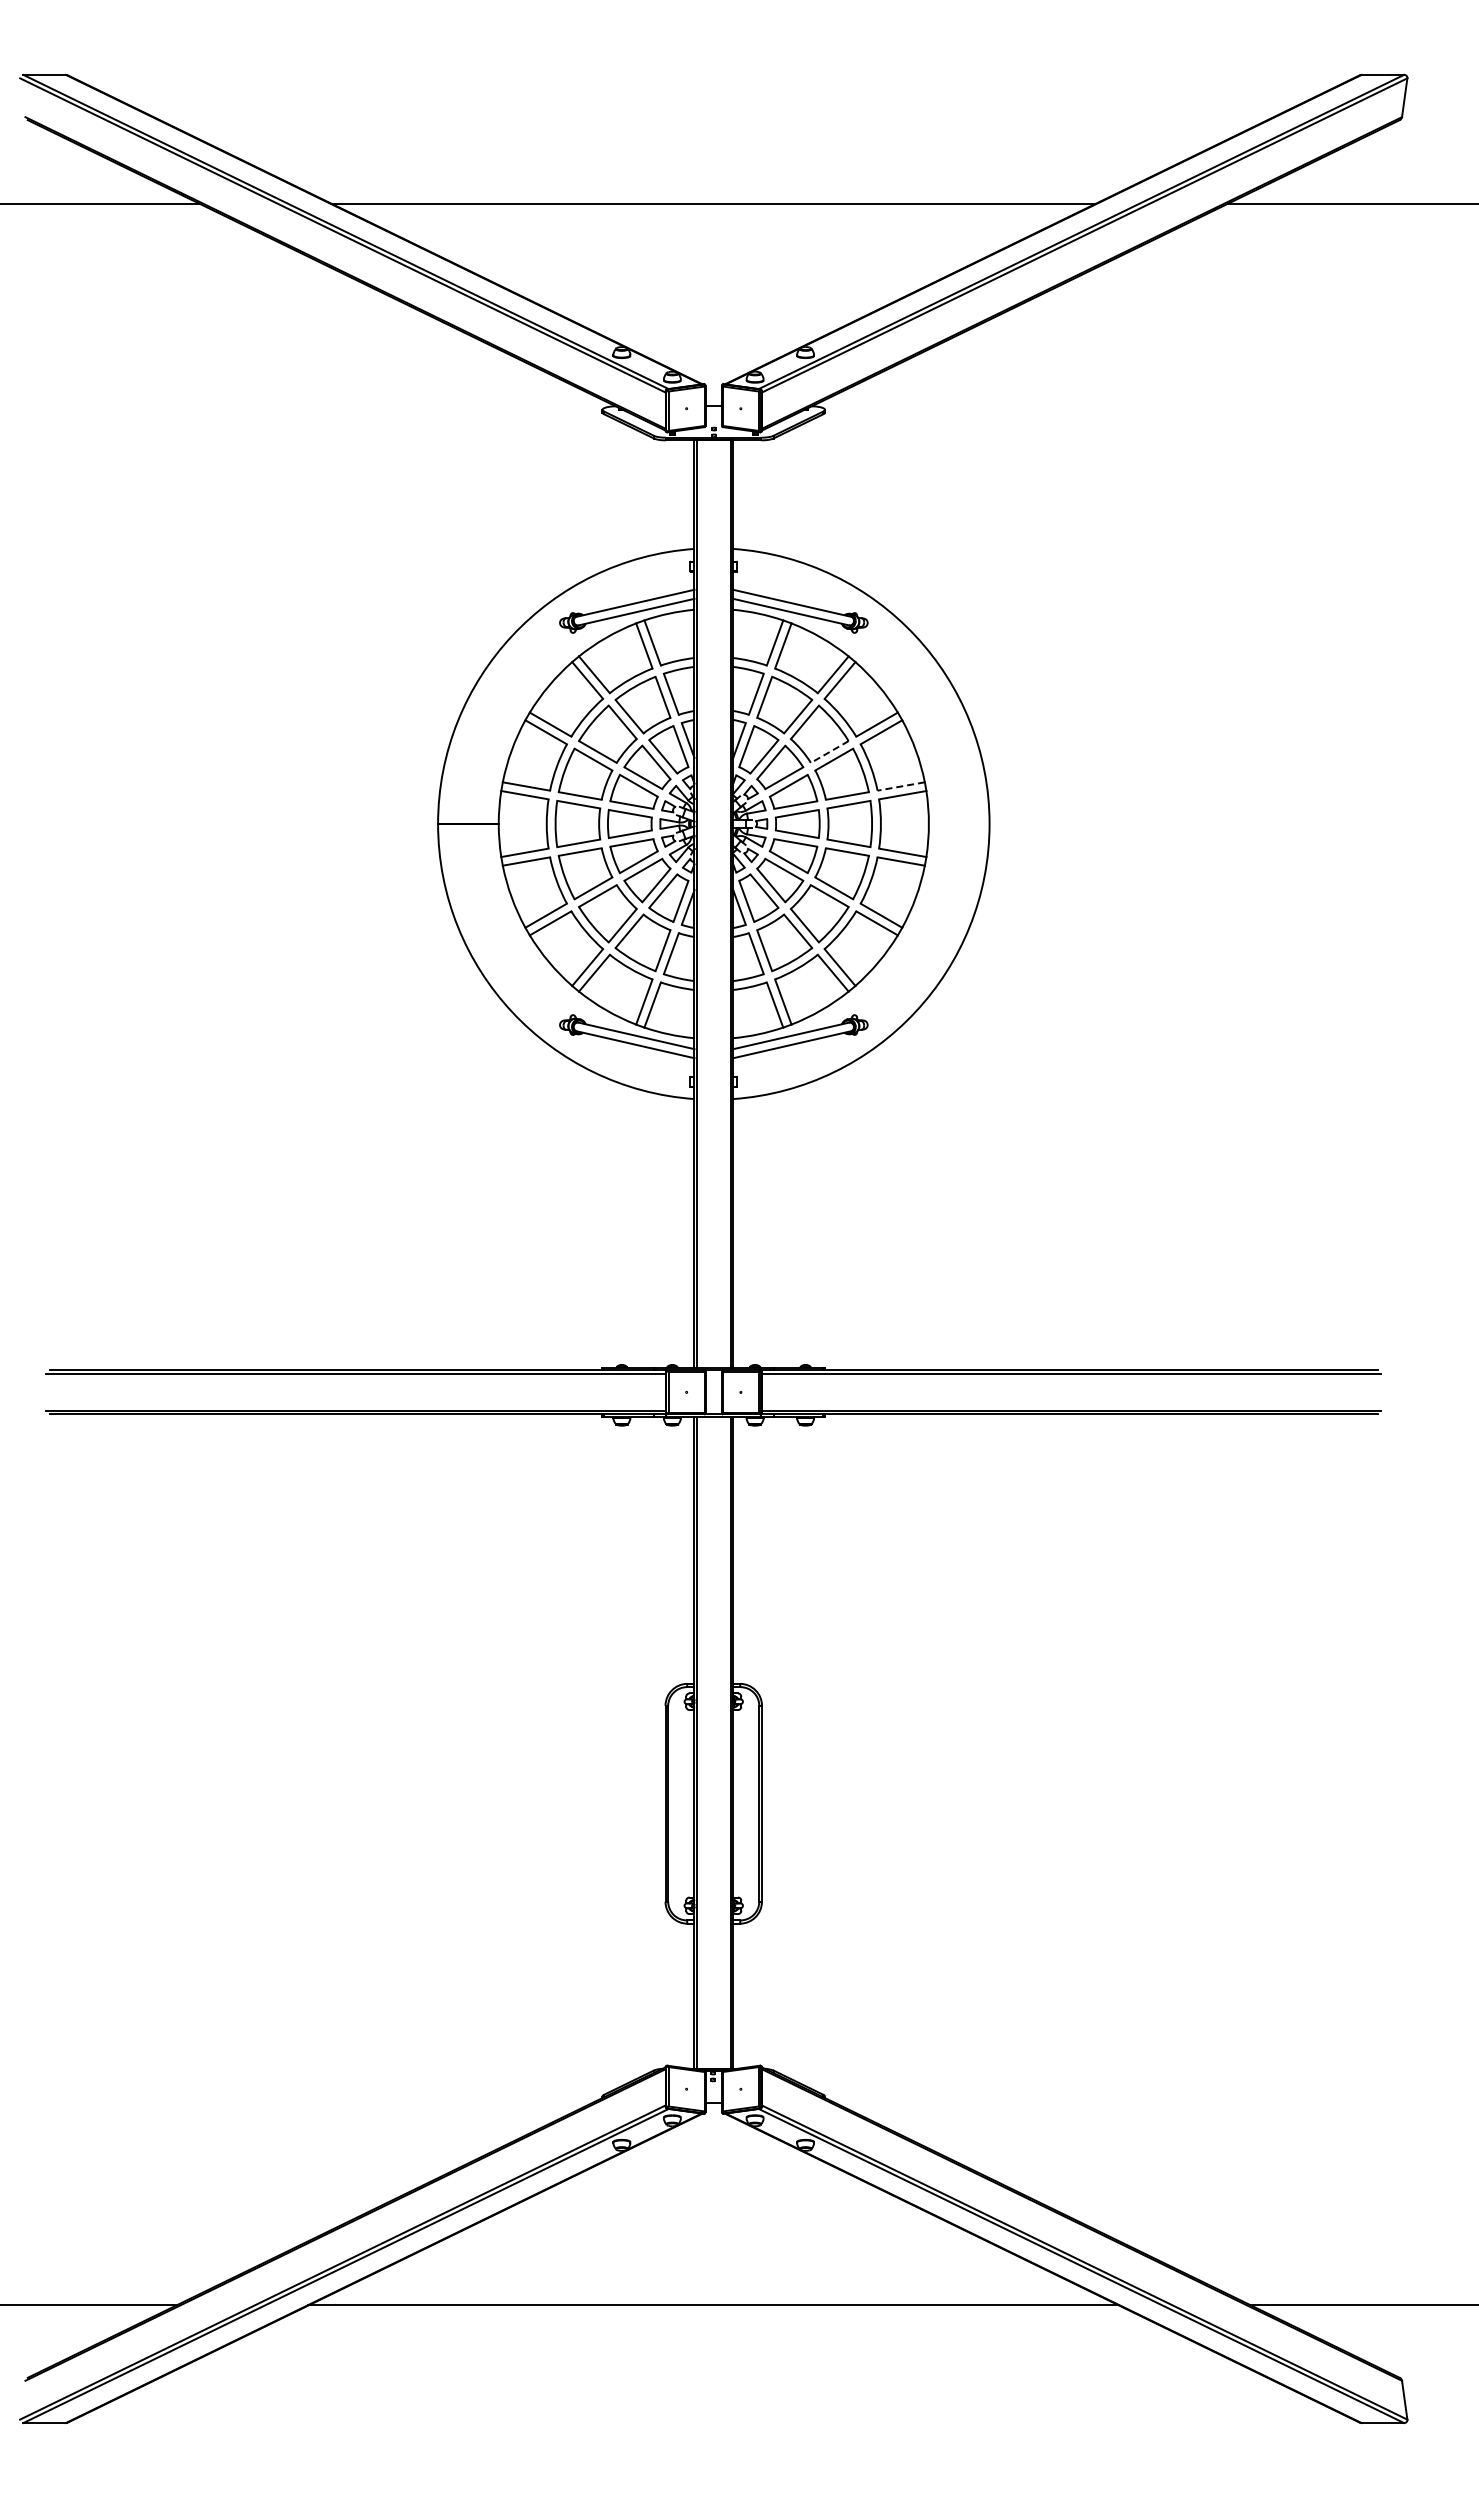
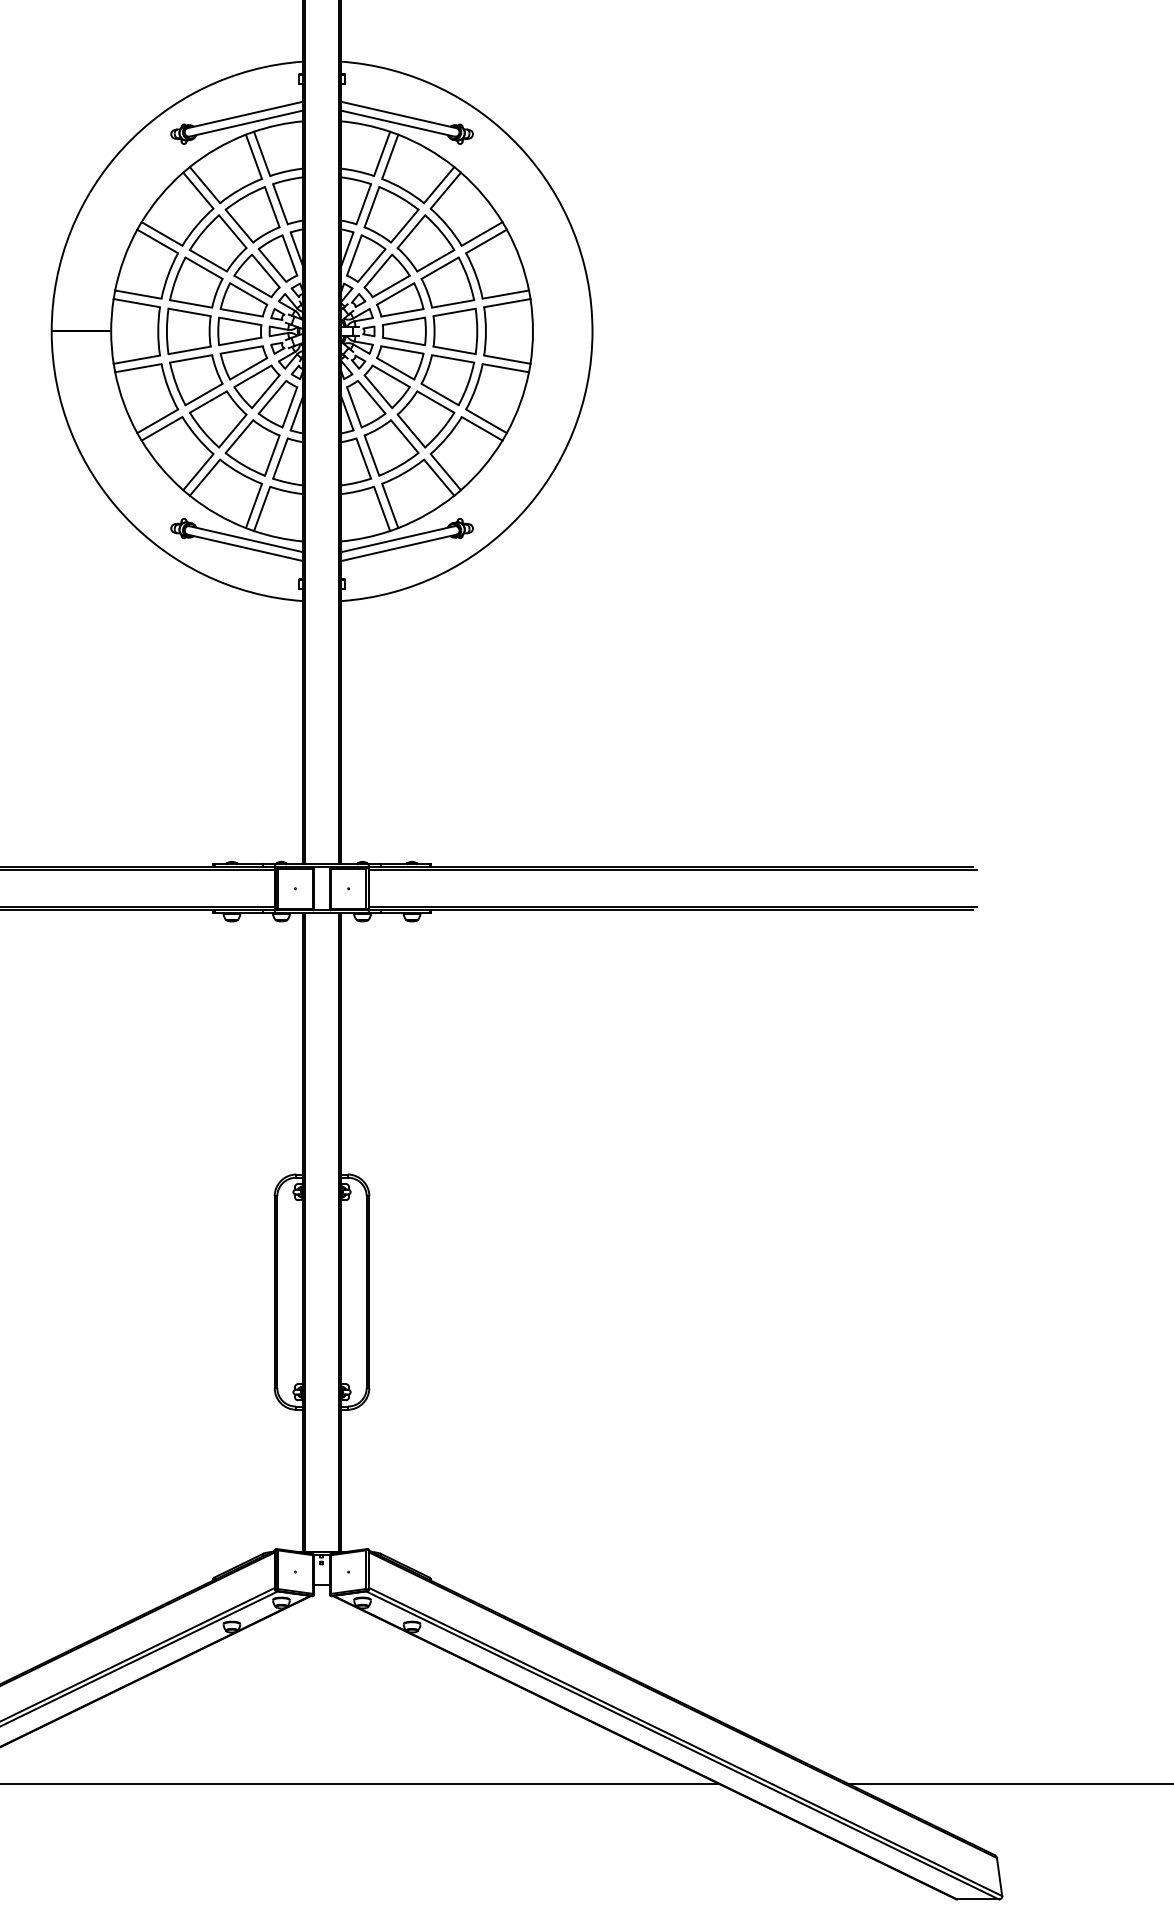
line: (829, 752) -> (435, 261), dashed -> solid
line: (900, 786) -> (505, 294), dashed -> solid

